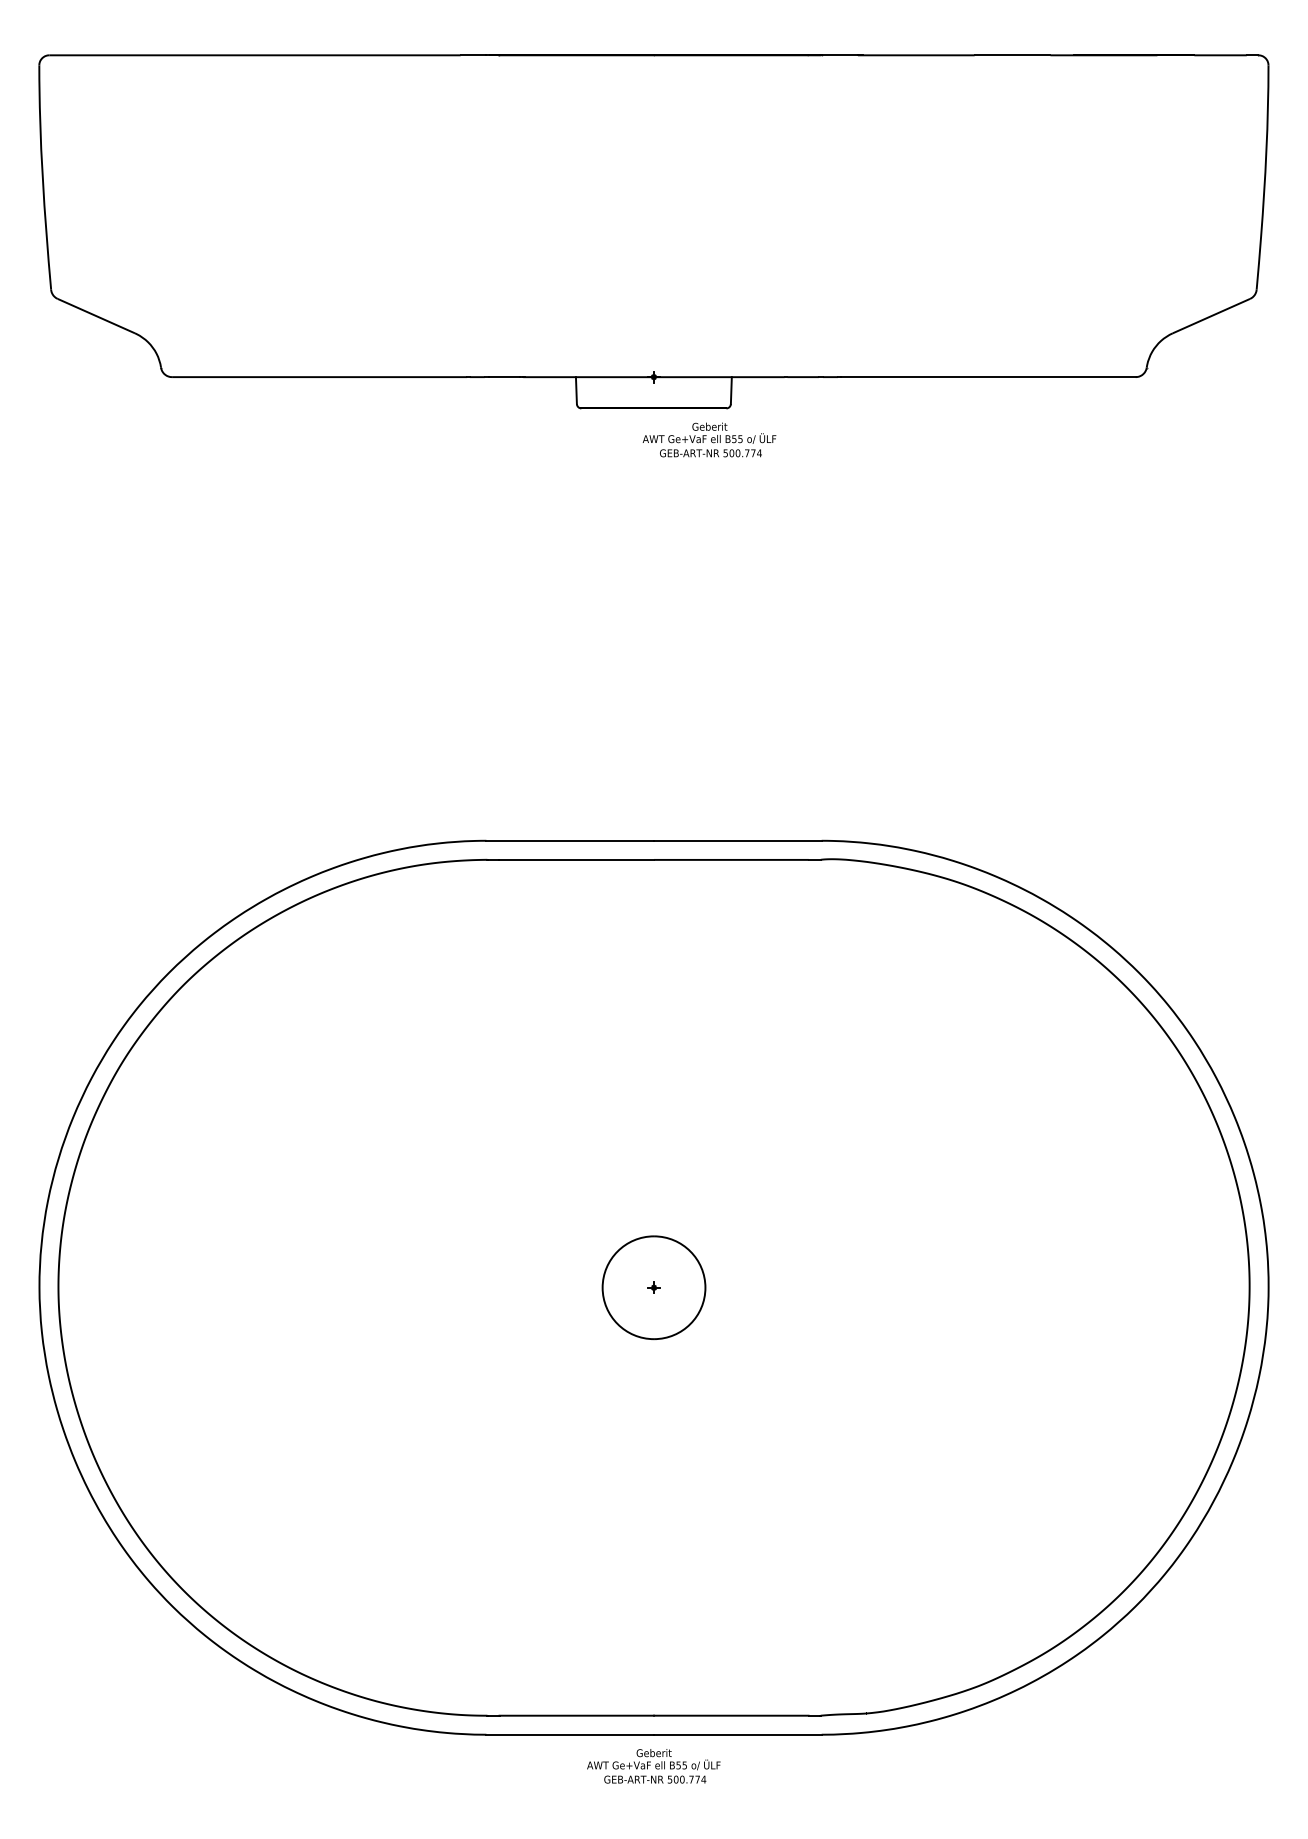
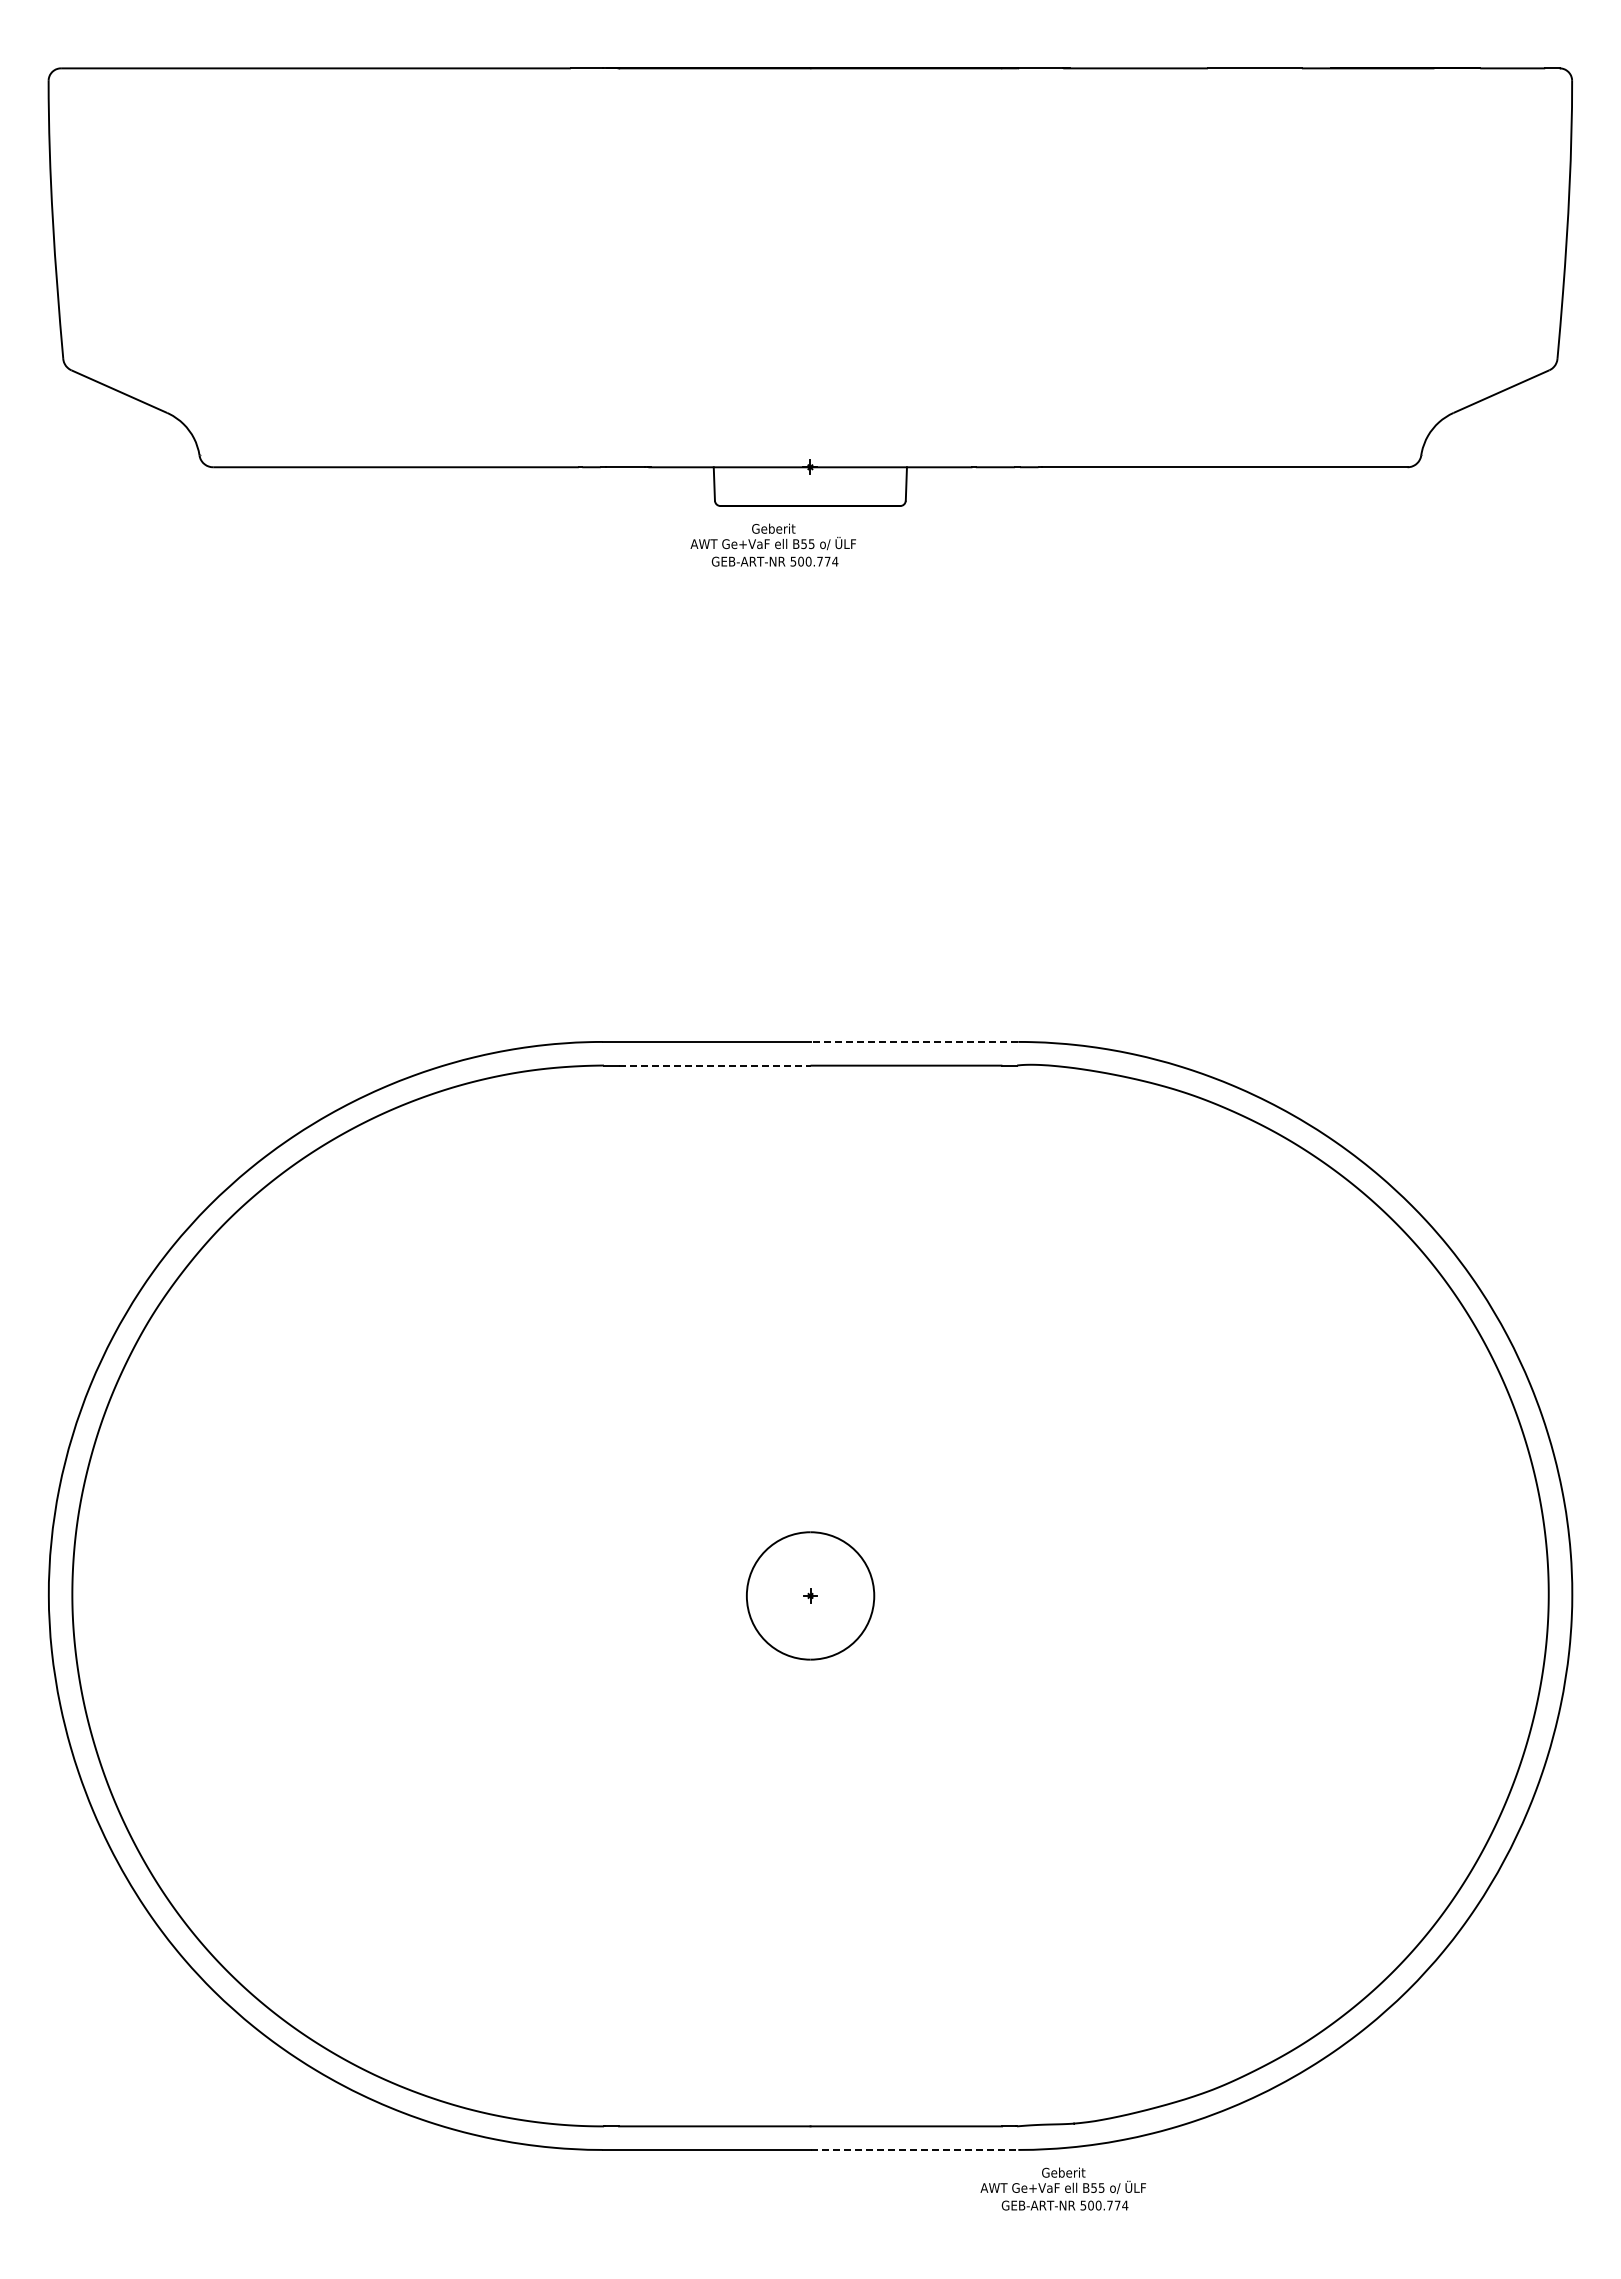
text: (708, 439) -> (772, 544), moved
line: (737, 840) -> (914, 1041), solid -> dashed
line: (576, 859) -> (714, 1065), solid -> dashed
line: (737, 1734) -> (914, 2149), solid -> dashed
text: (653, 1765) -> (1062, 2188), moved

